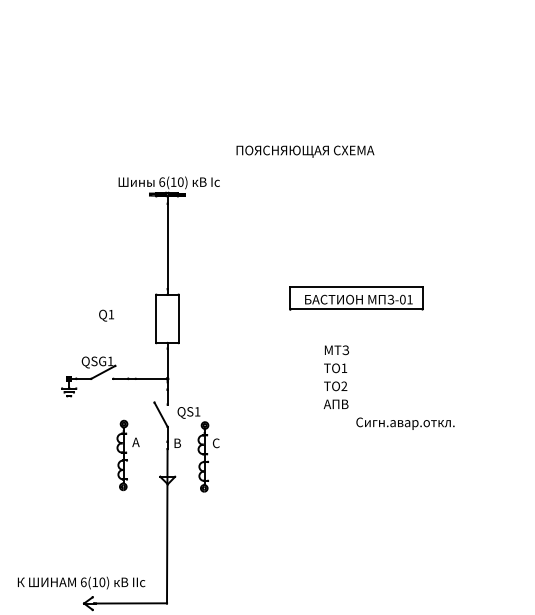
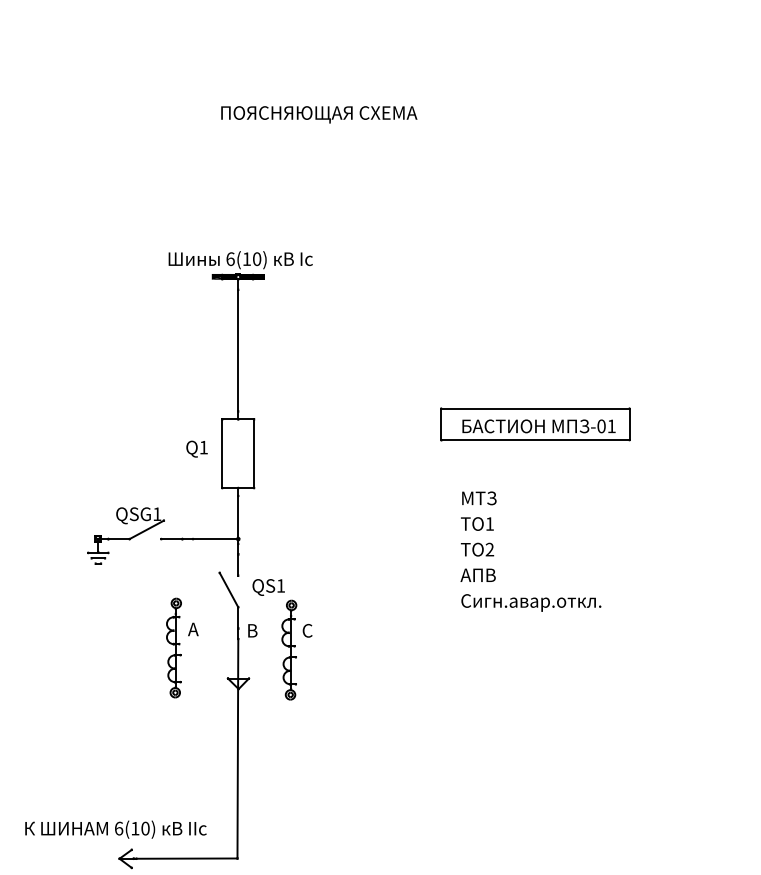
text: (305, 151) -> (319, 114), moved
part: (356, 298) -> (535, 424), moved
text: (106, 315) -> (196, 448), moved
text: (405, 423) -> (531, 602), moved

